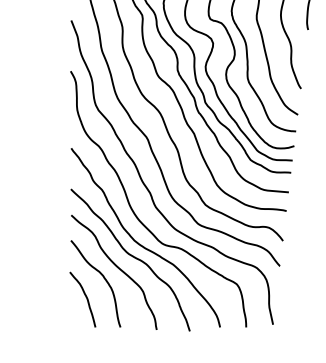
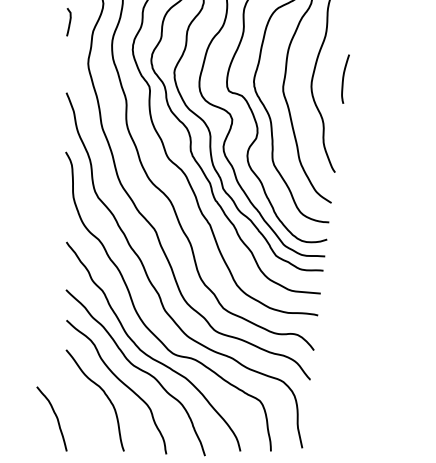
curve: (85, 297) -> (55, 416), moved

